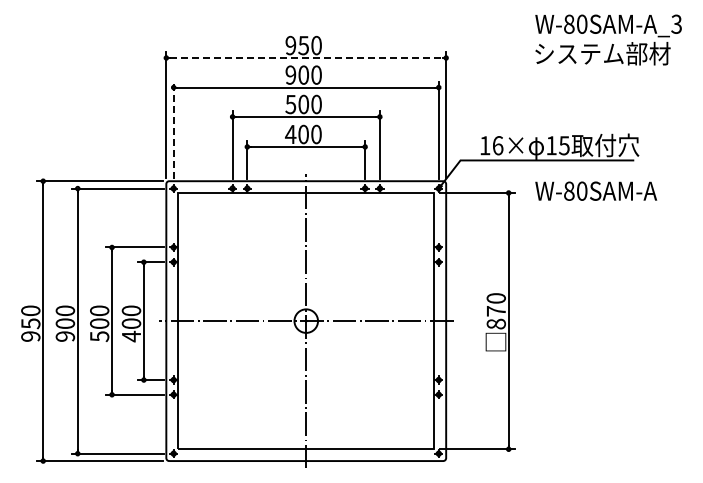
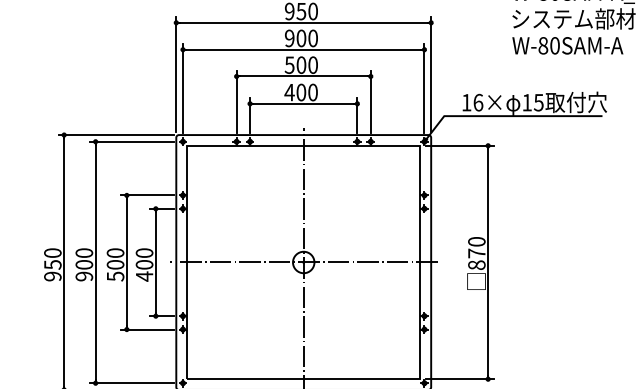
line: (306, 58) -> (303, 23), dashed -> solid
line: (173, 130) -> (182, 88), dashed -> solid
text: (596, 190) -> (568, 45), moved

